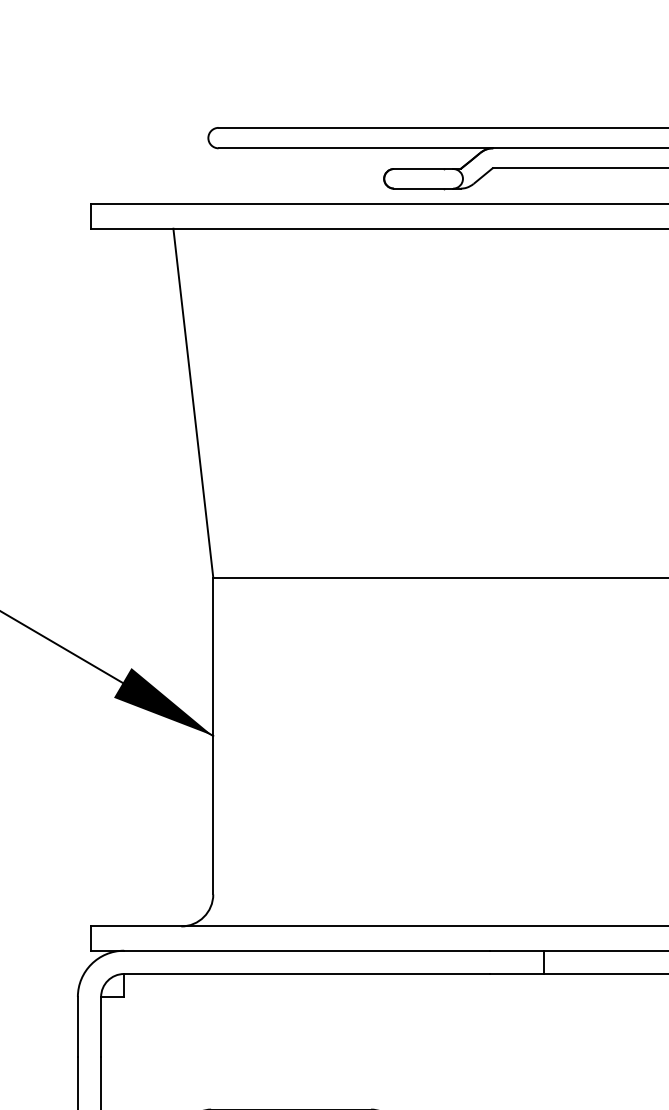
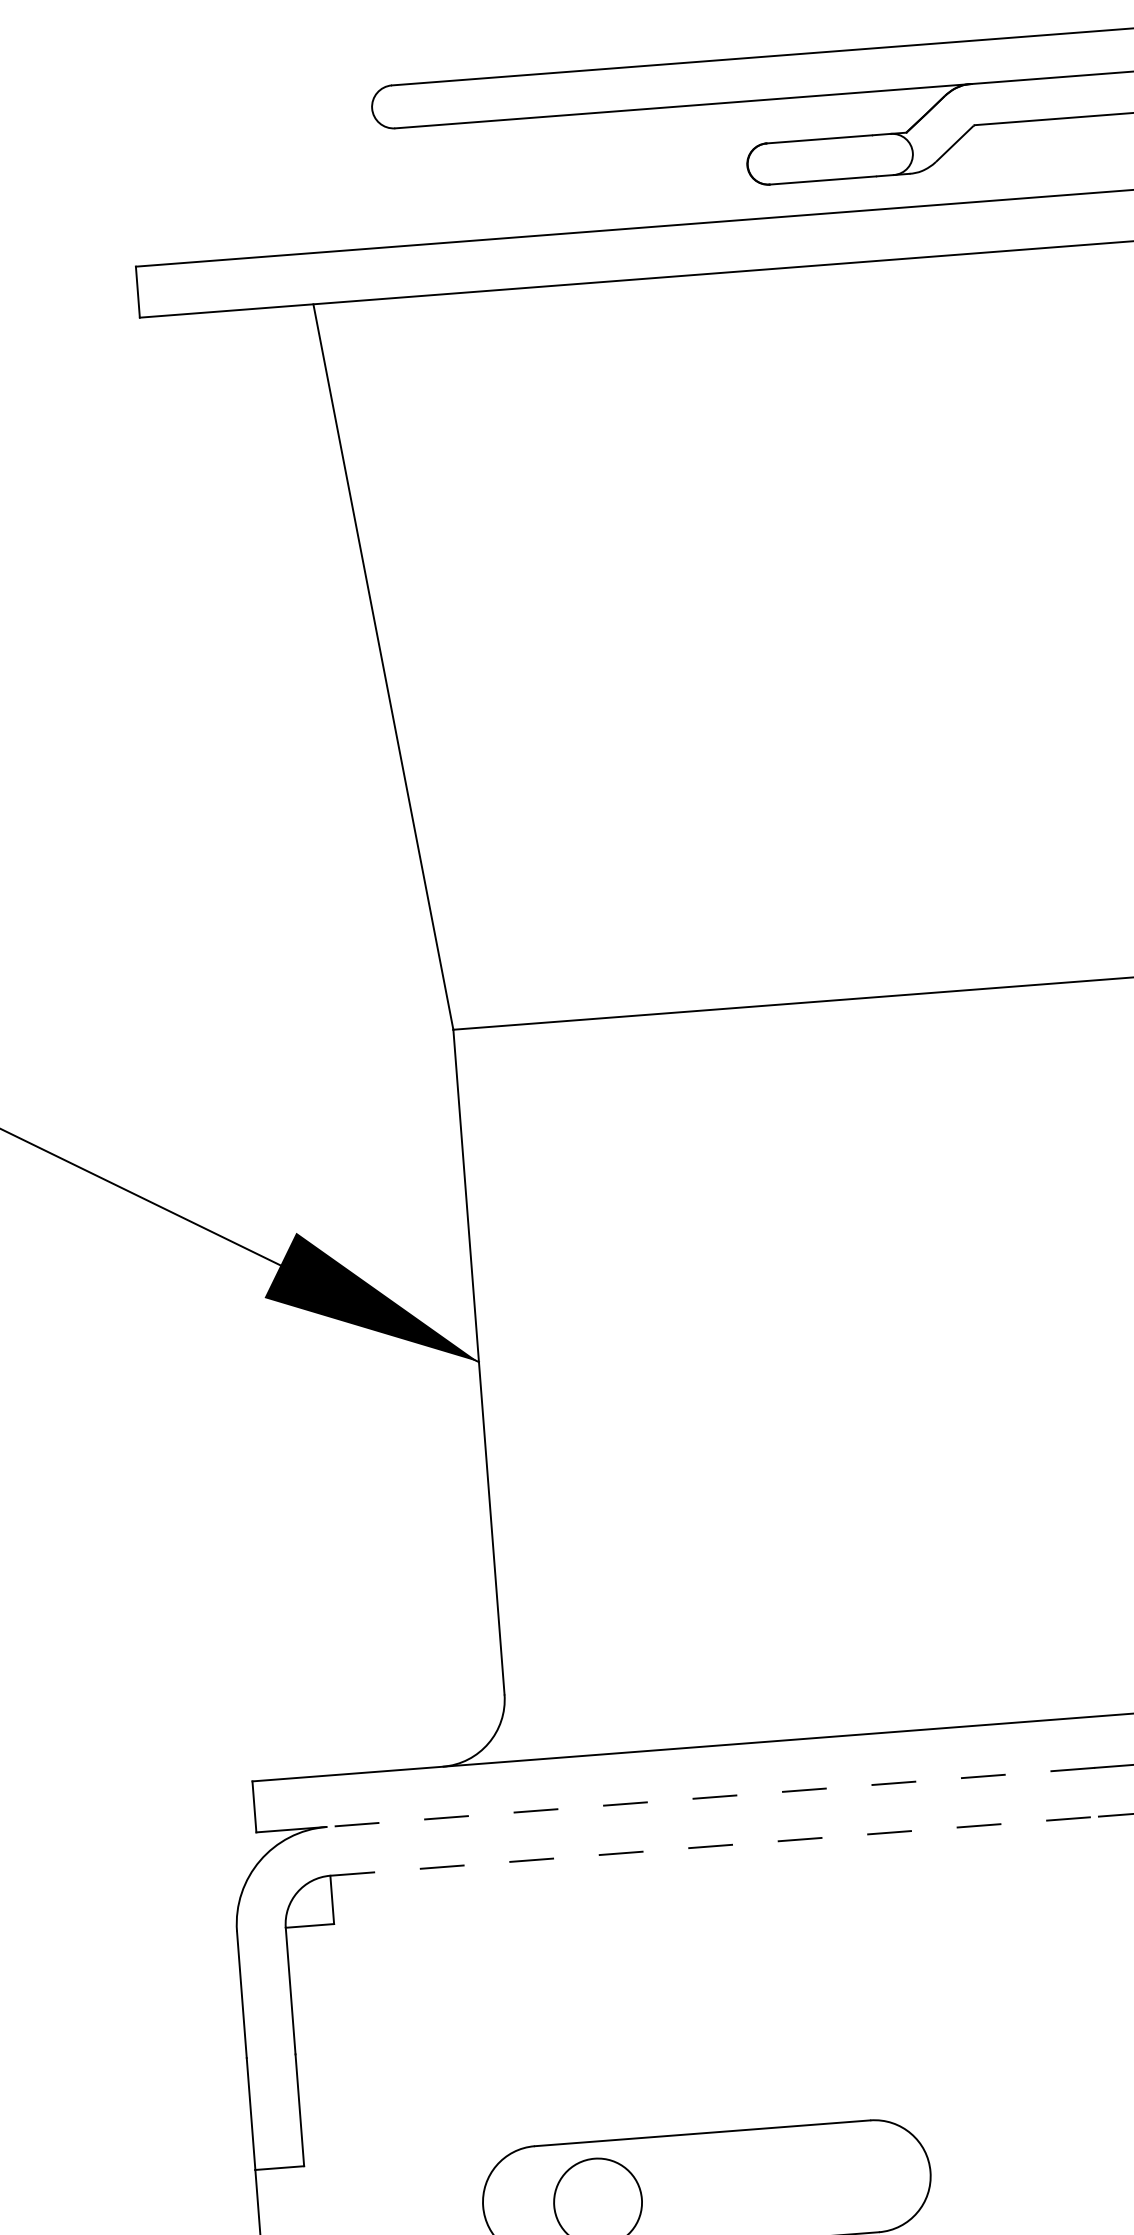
line: (306, 950) -> (709, 1797), solid -> dashed
line: (307, 973) -> (714, 1845), solid -> dashed

